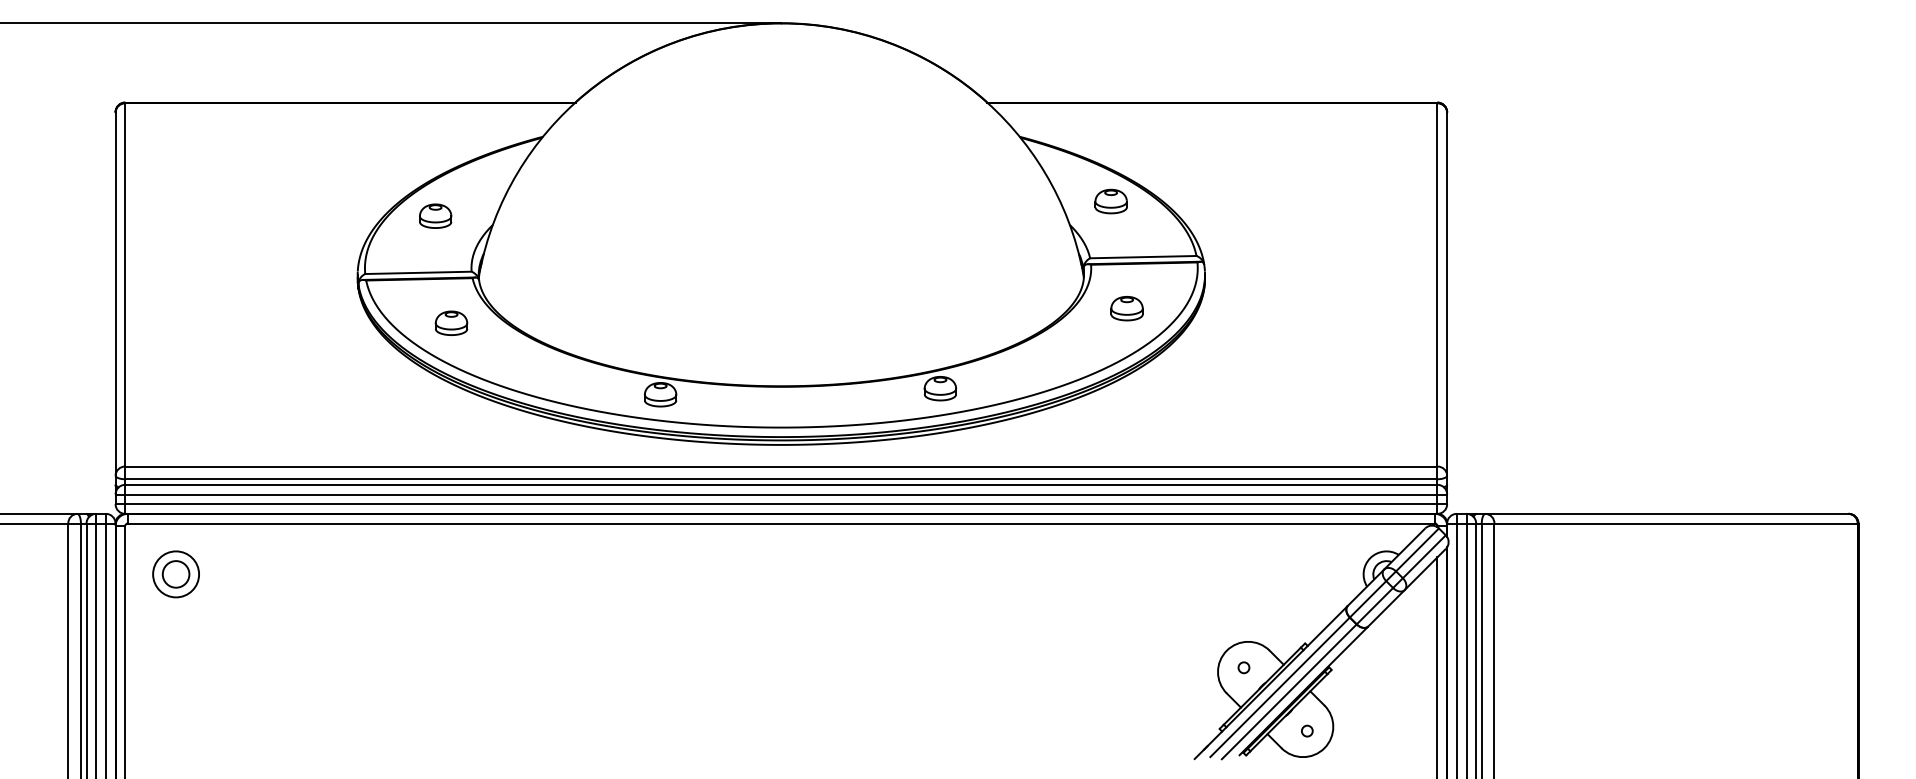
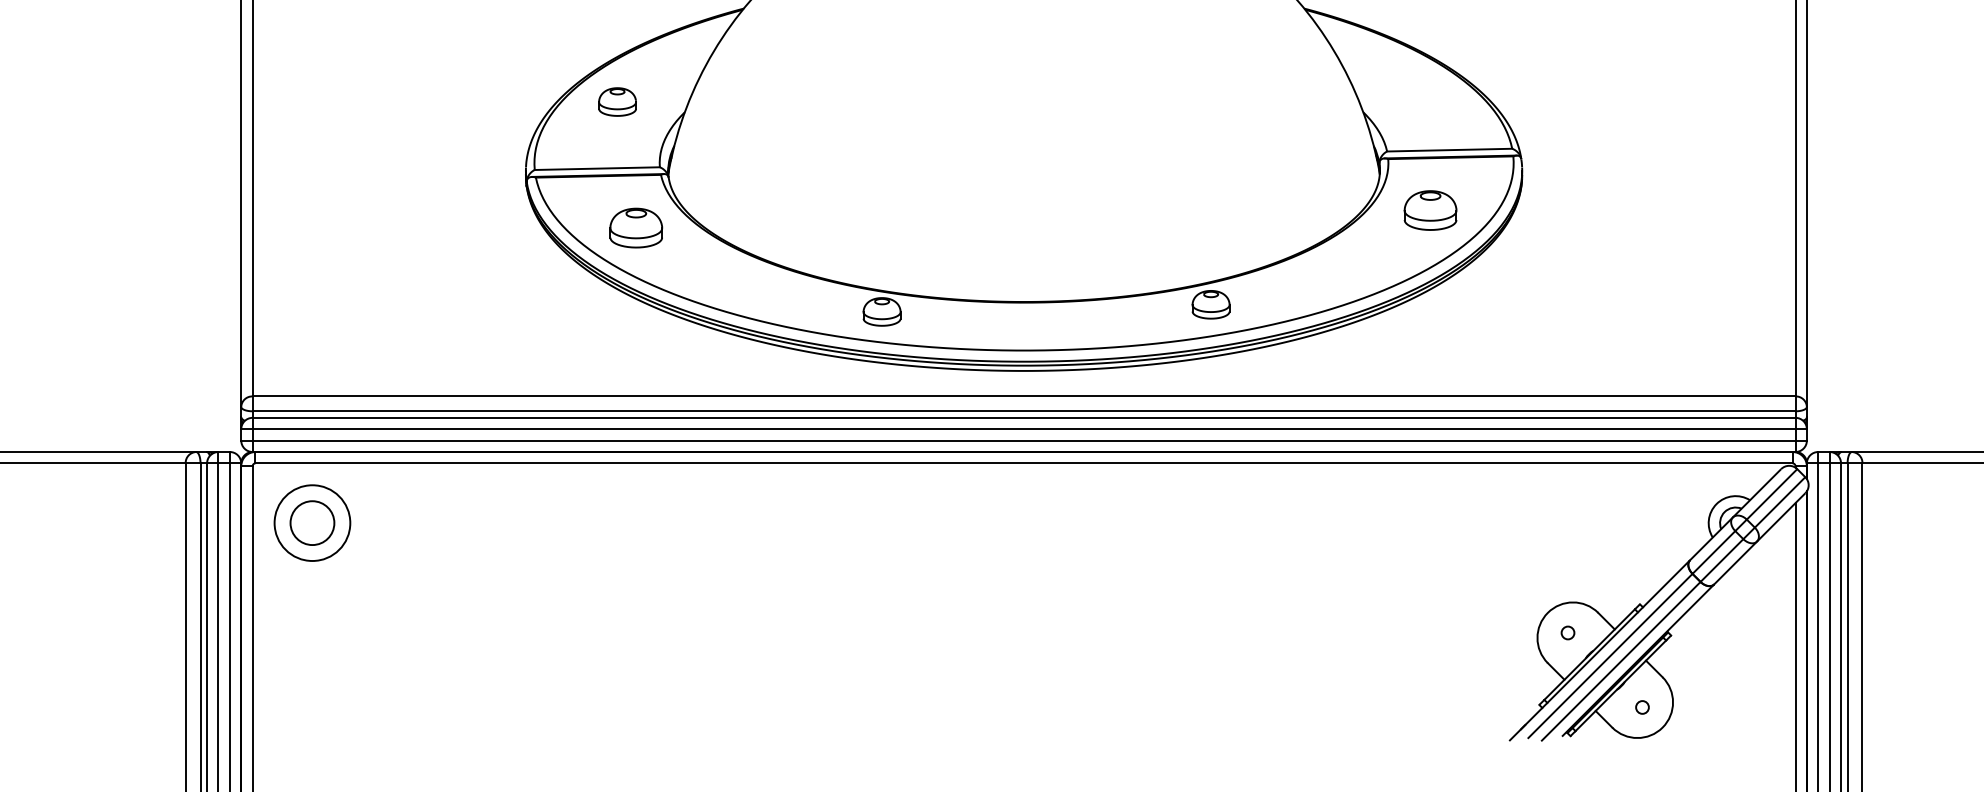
part: (1110, 201) -> (1411, 84), removed
part: (1126, 308) -> (1429, 210), size x1.4
part: (451, 322) -> (636, 226), size x1.4
part: (175, 574) -> (311, 523), size x1.4

